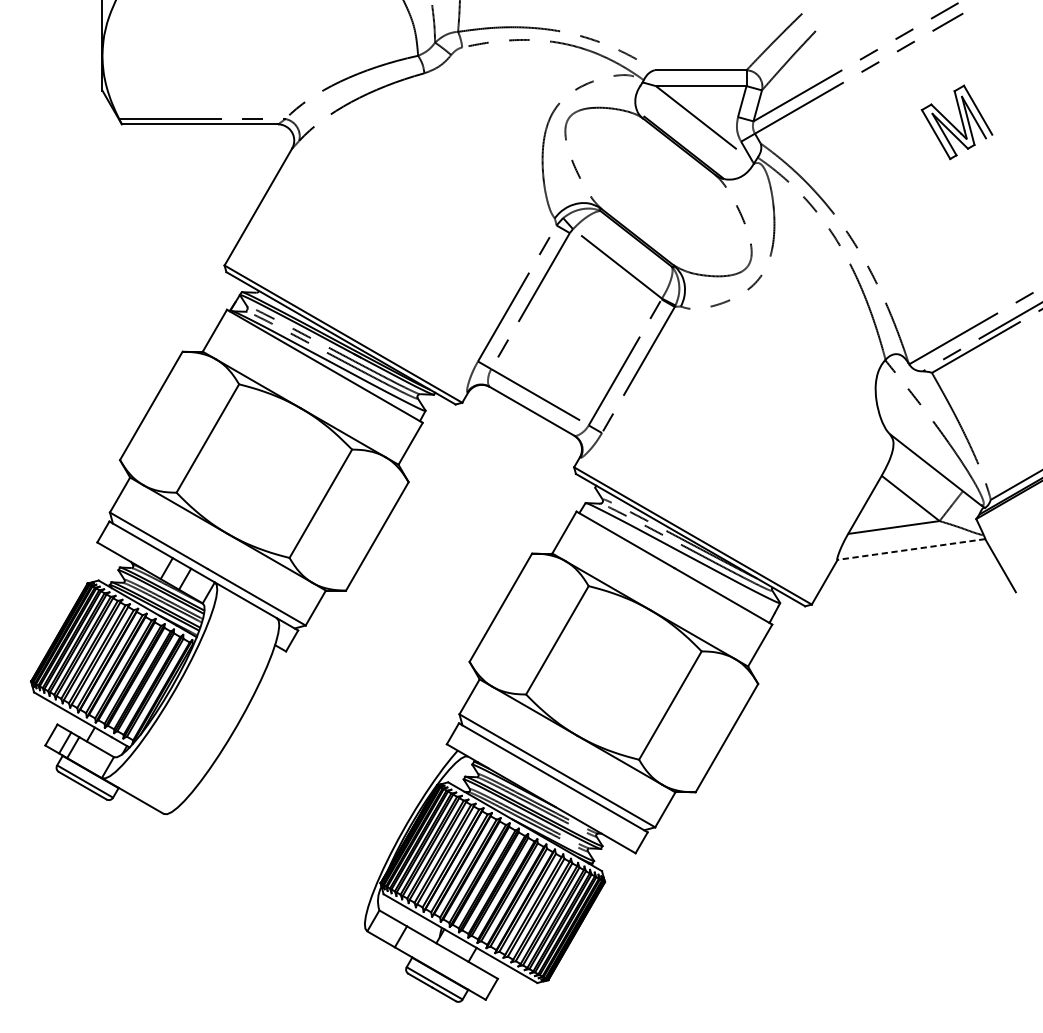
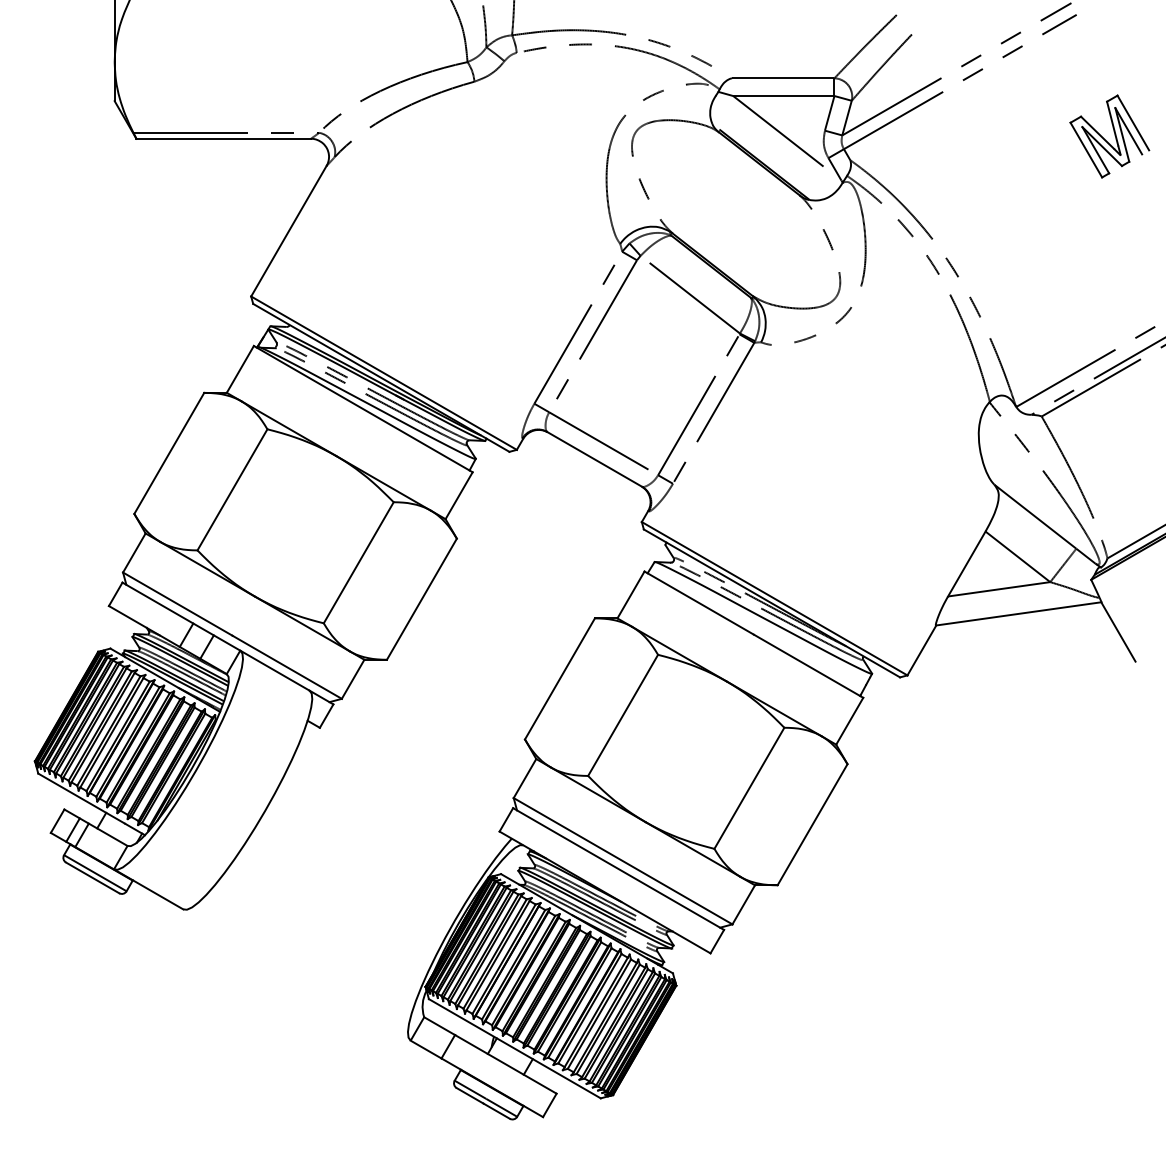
part: (956, 122) -> (1109, 136), moved
line: (911, 549) -> (1018, 613), dashed -> solid

